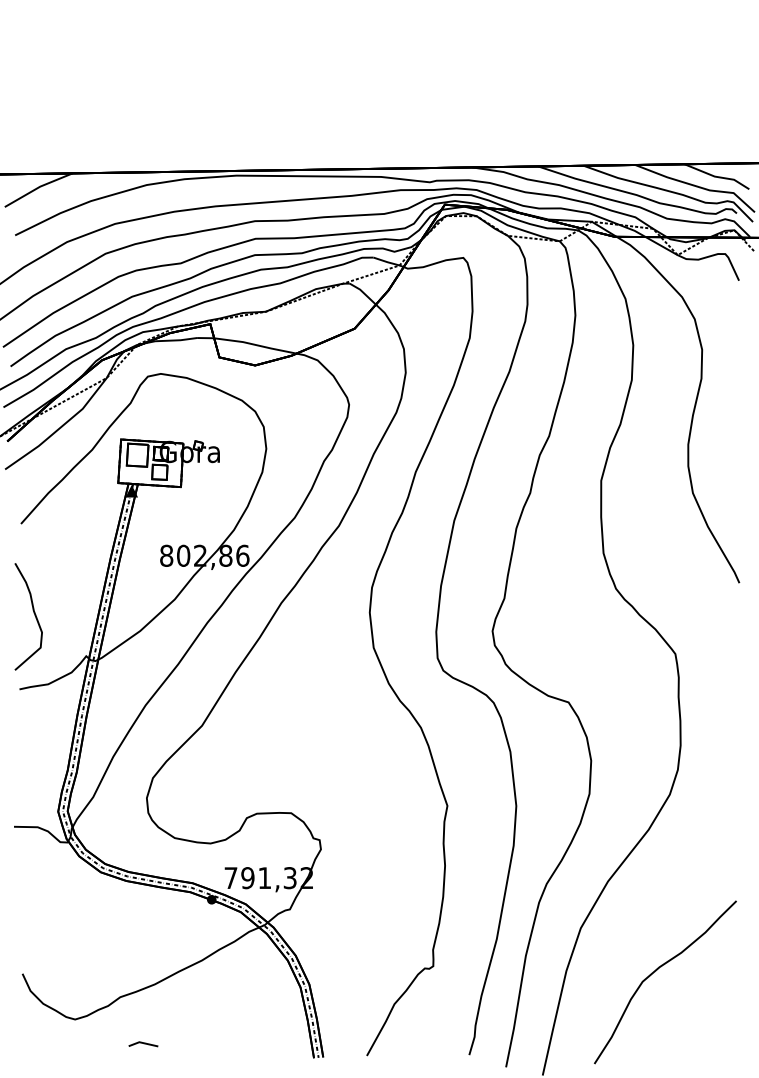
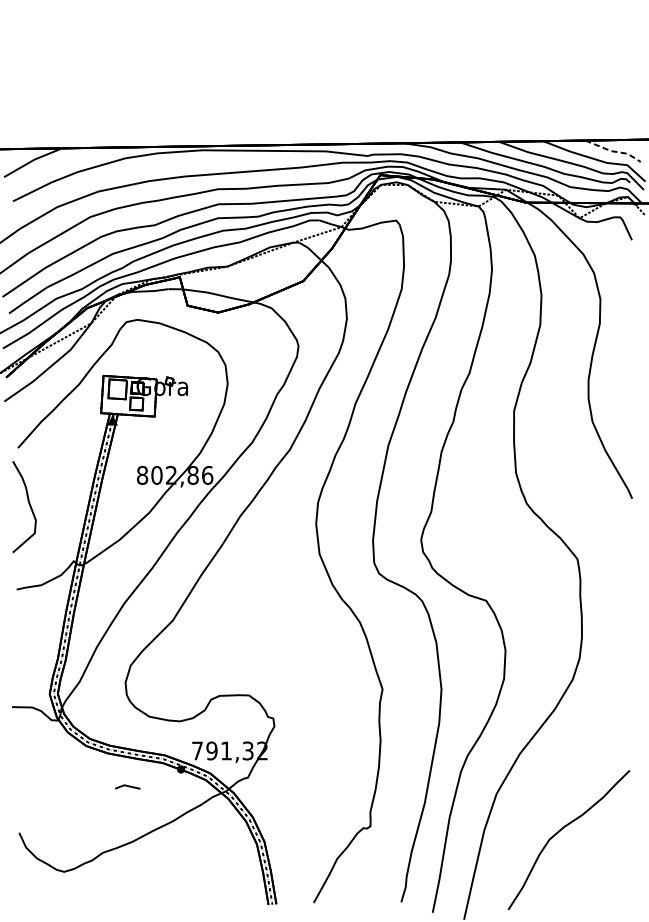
line: (717, 177) -> (613, 151), solid -> dashed
curve: (33, 613) -> (28, 504), moved
line: (143, 1043) -> (127, 786), moved

